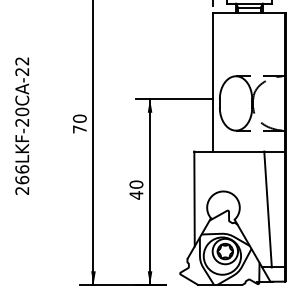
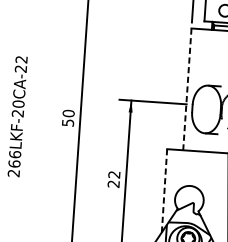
line: (212, 82) -> (187, 89), solid -> dashed
text: (79, 129) -> (67, 122), 70 -> 50
text: (136, 189) -> (114, 179), 40 -> 22
line: (194, 199) -> (164, 191), solid -> dashed

